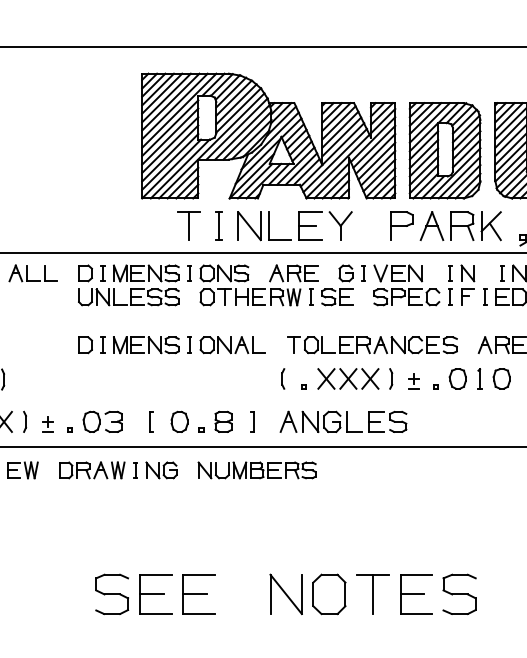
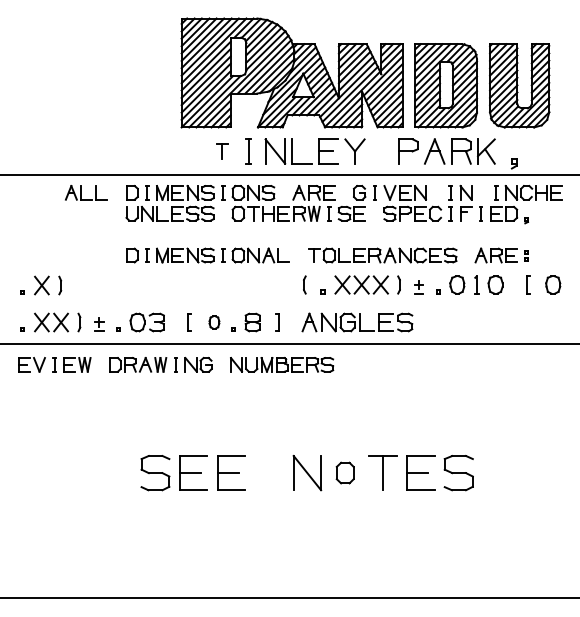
part: (188, 226) -> (222, 151), size x0.6
part: (179, 421) -> (214, 322), size x0.7
part: (329, 593) -> (345, 472), size x0.6

